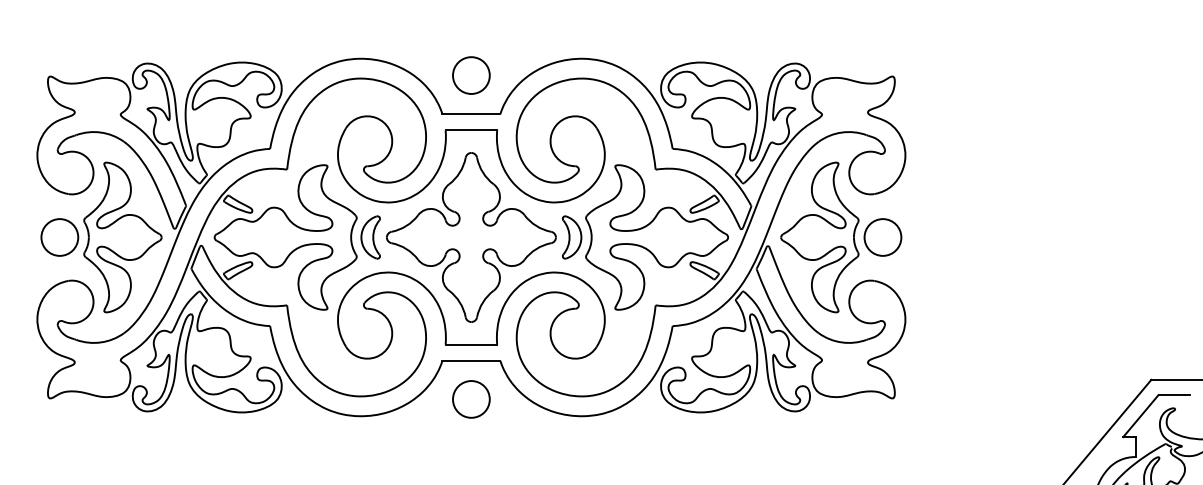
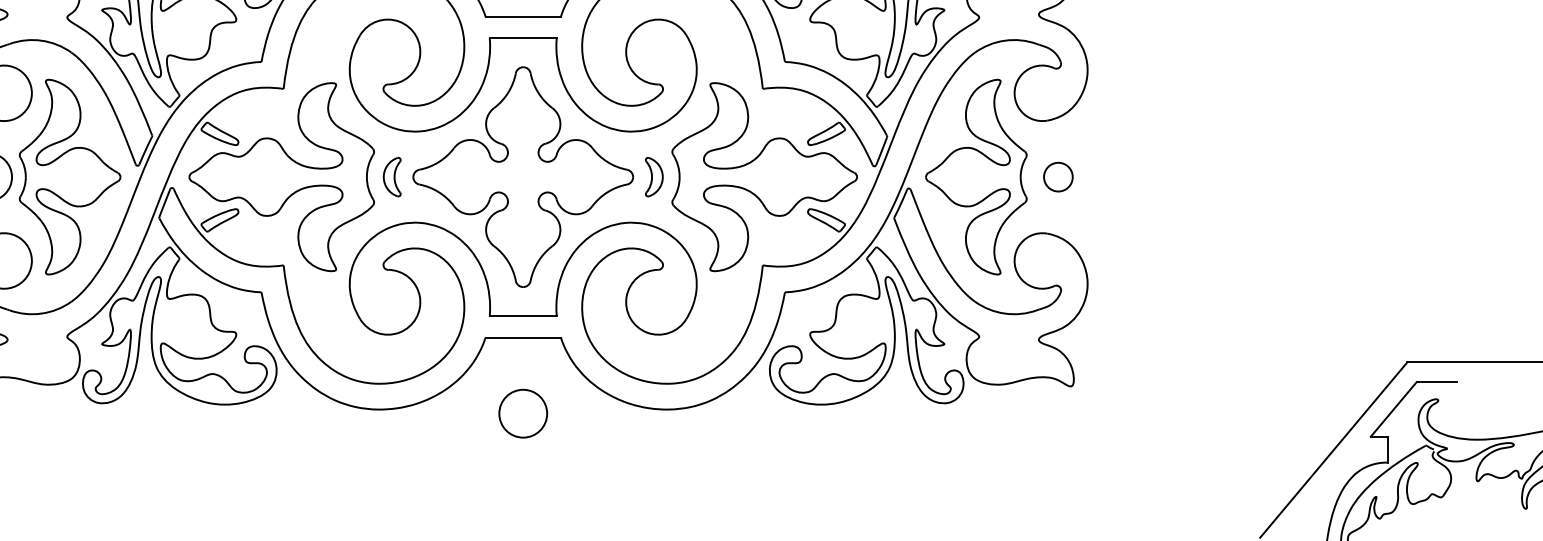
part: (370, 237) -> (392, 177), size x0.7
part: (572, 237) -> (654, 177), size x0.7
circle: (882, 237) -> (1057, 177), size x0.6
circle: (471, 399) -> (523, 413), moved

